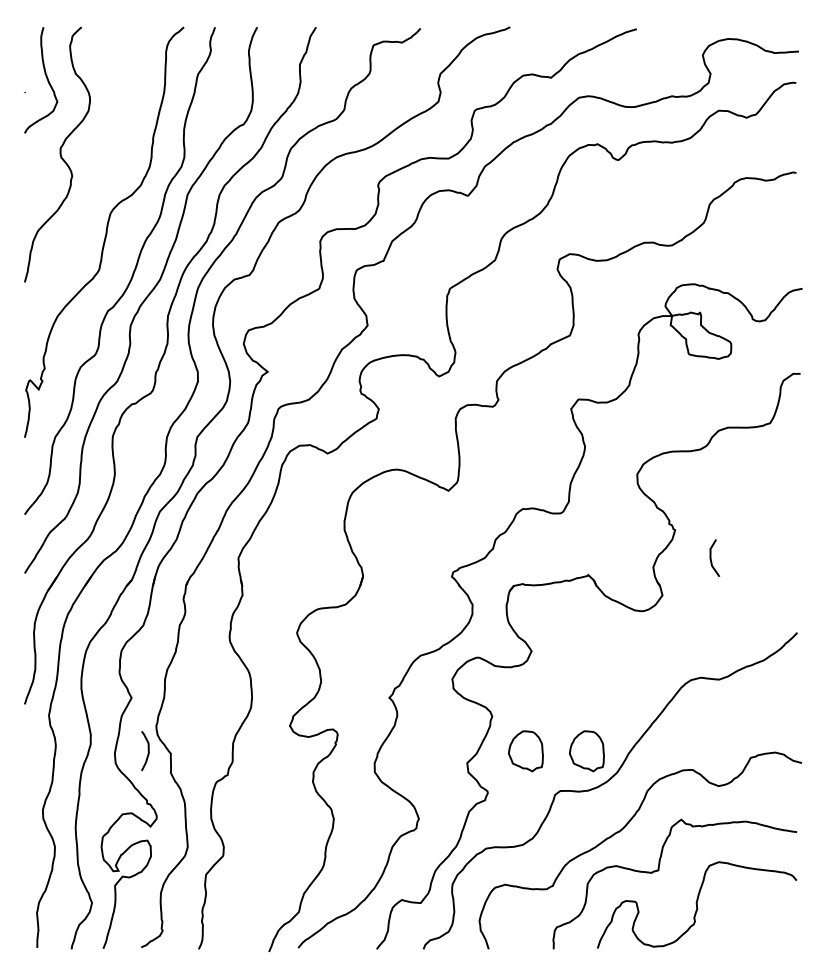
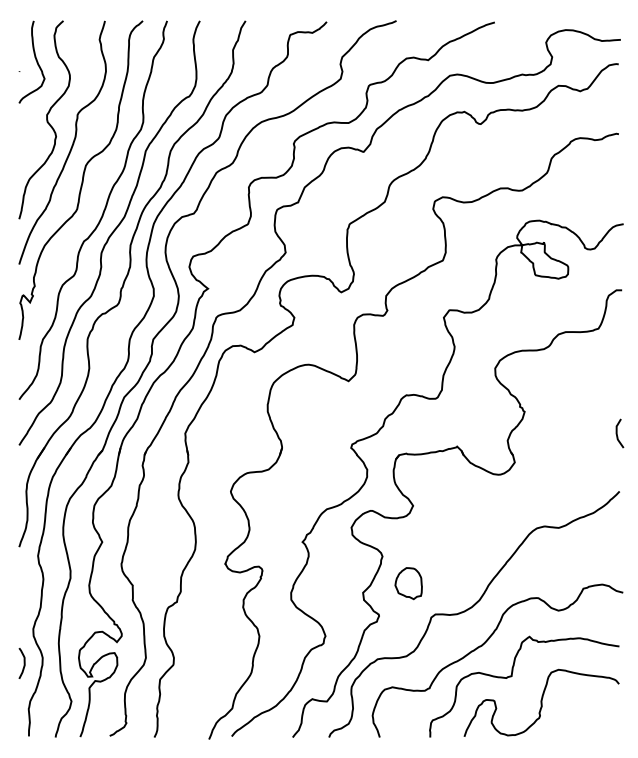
curve: (92, 186) -> (71, 144), added
curve: (711, 557) -> (617, 433), moved
curve: (147, 751) -> (23, 663), moved
part: (586, 751) -> (455, 583), removed

